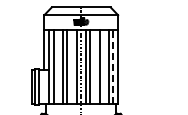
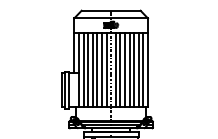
line: (58, 67) -> (88, 70), added
line: (71, 67) -> (101, 70), added
line: (94, 67) -> (124, 70), added
line: (104, 67) -> (134, 70), added
line: (113, 67) -> (143, 70), dashed -> solid

